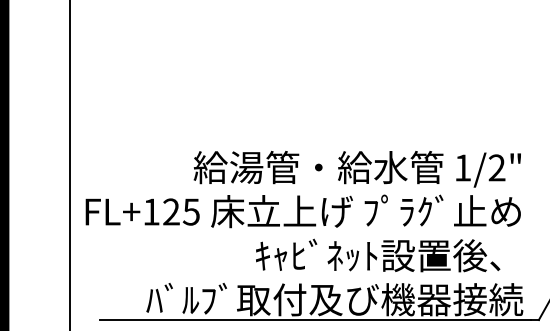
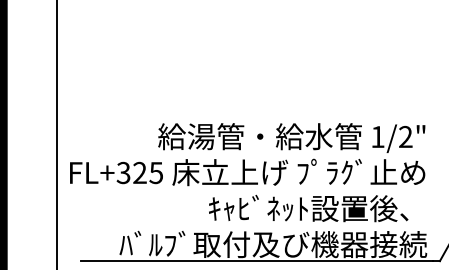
text: (151, 211) -> (123, 172), FL+125 -> FL+325

